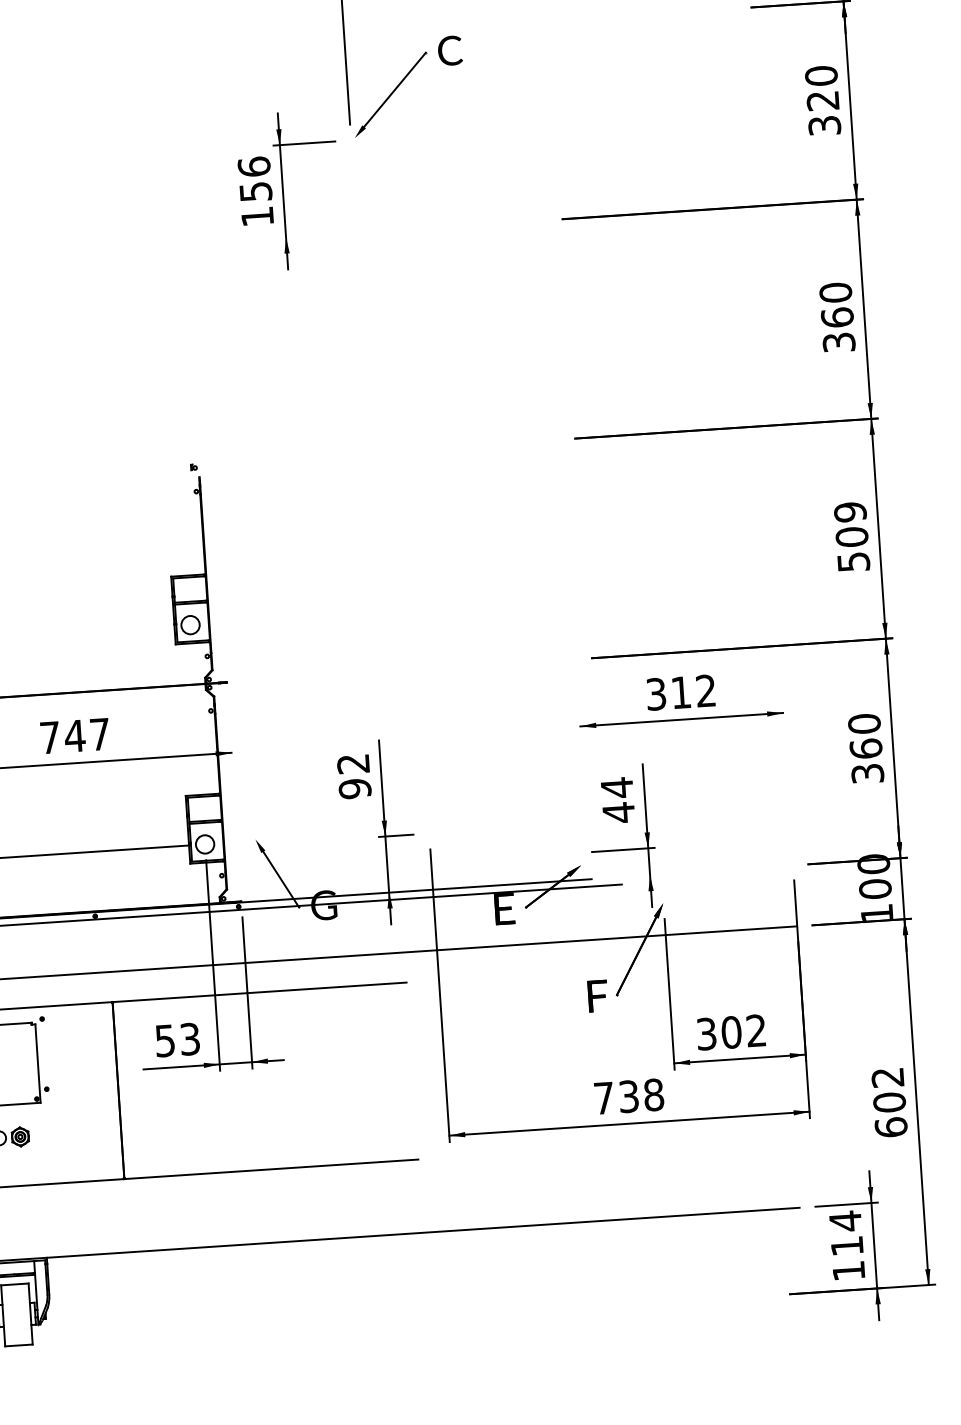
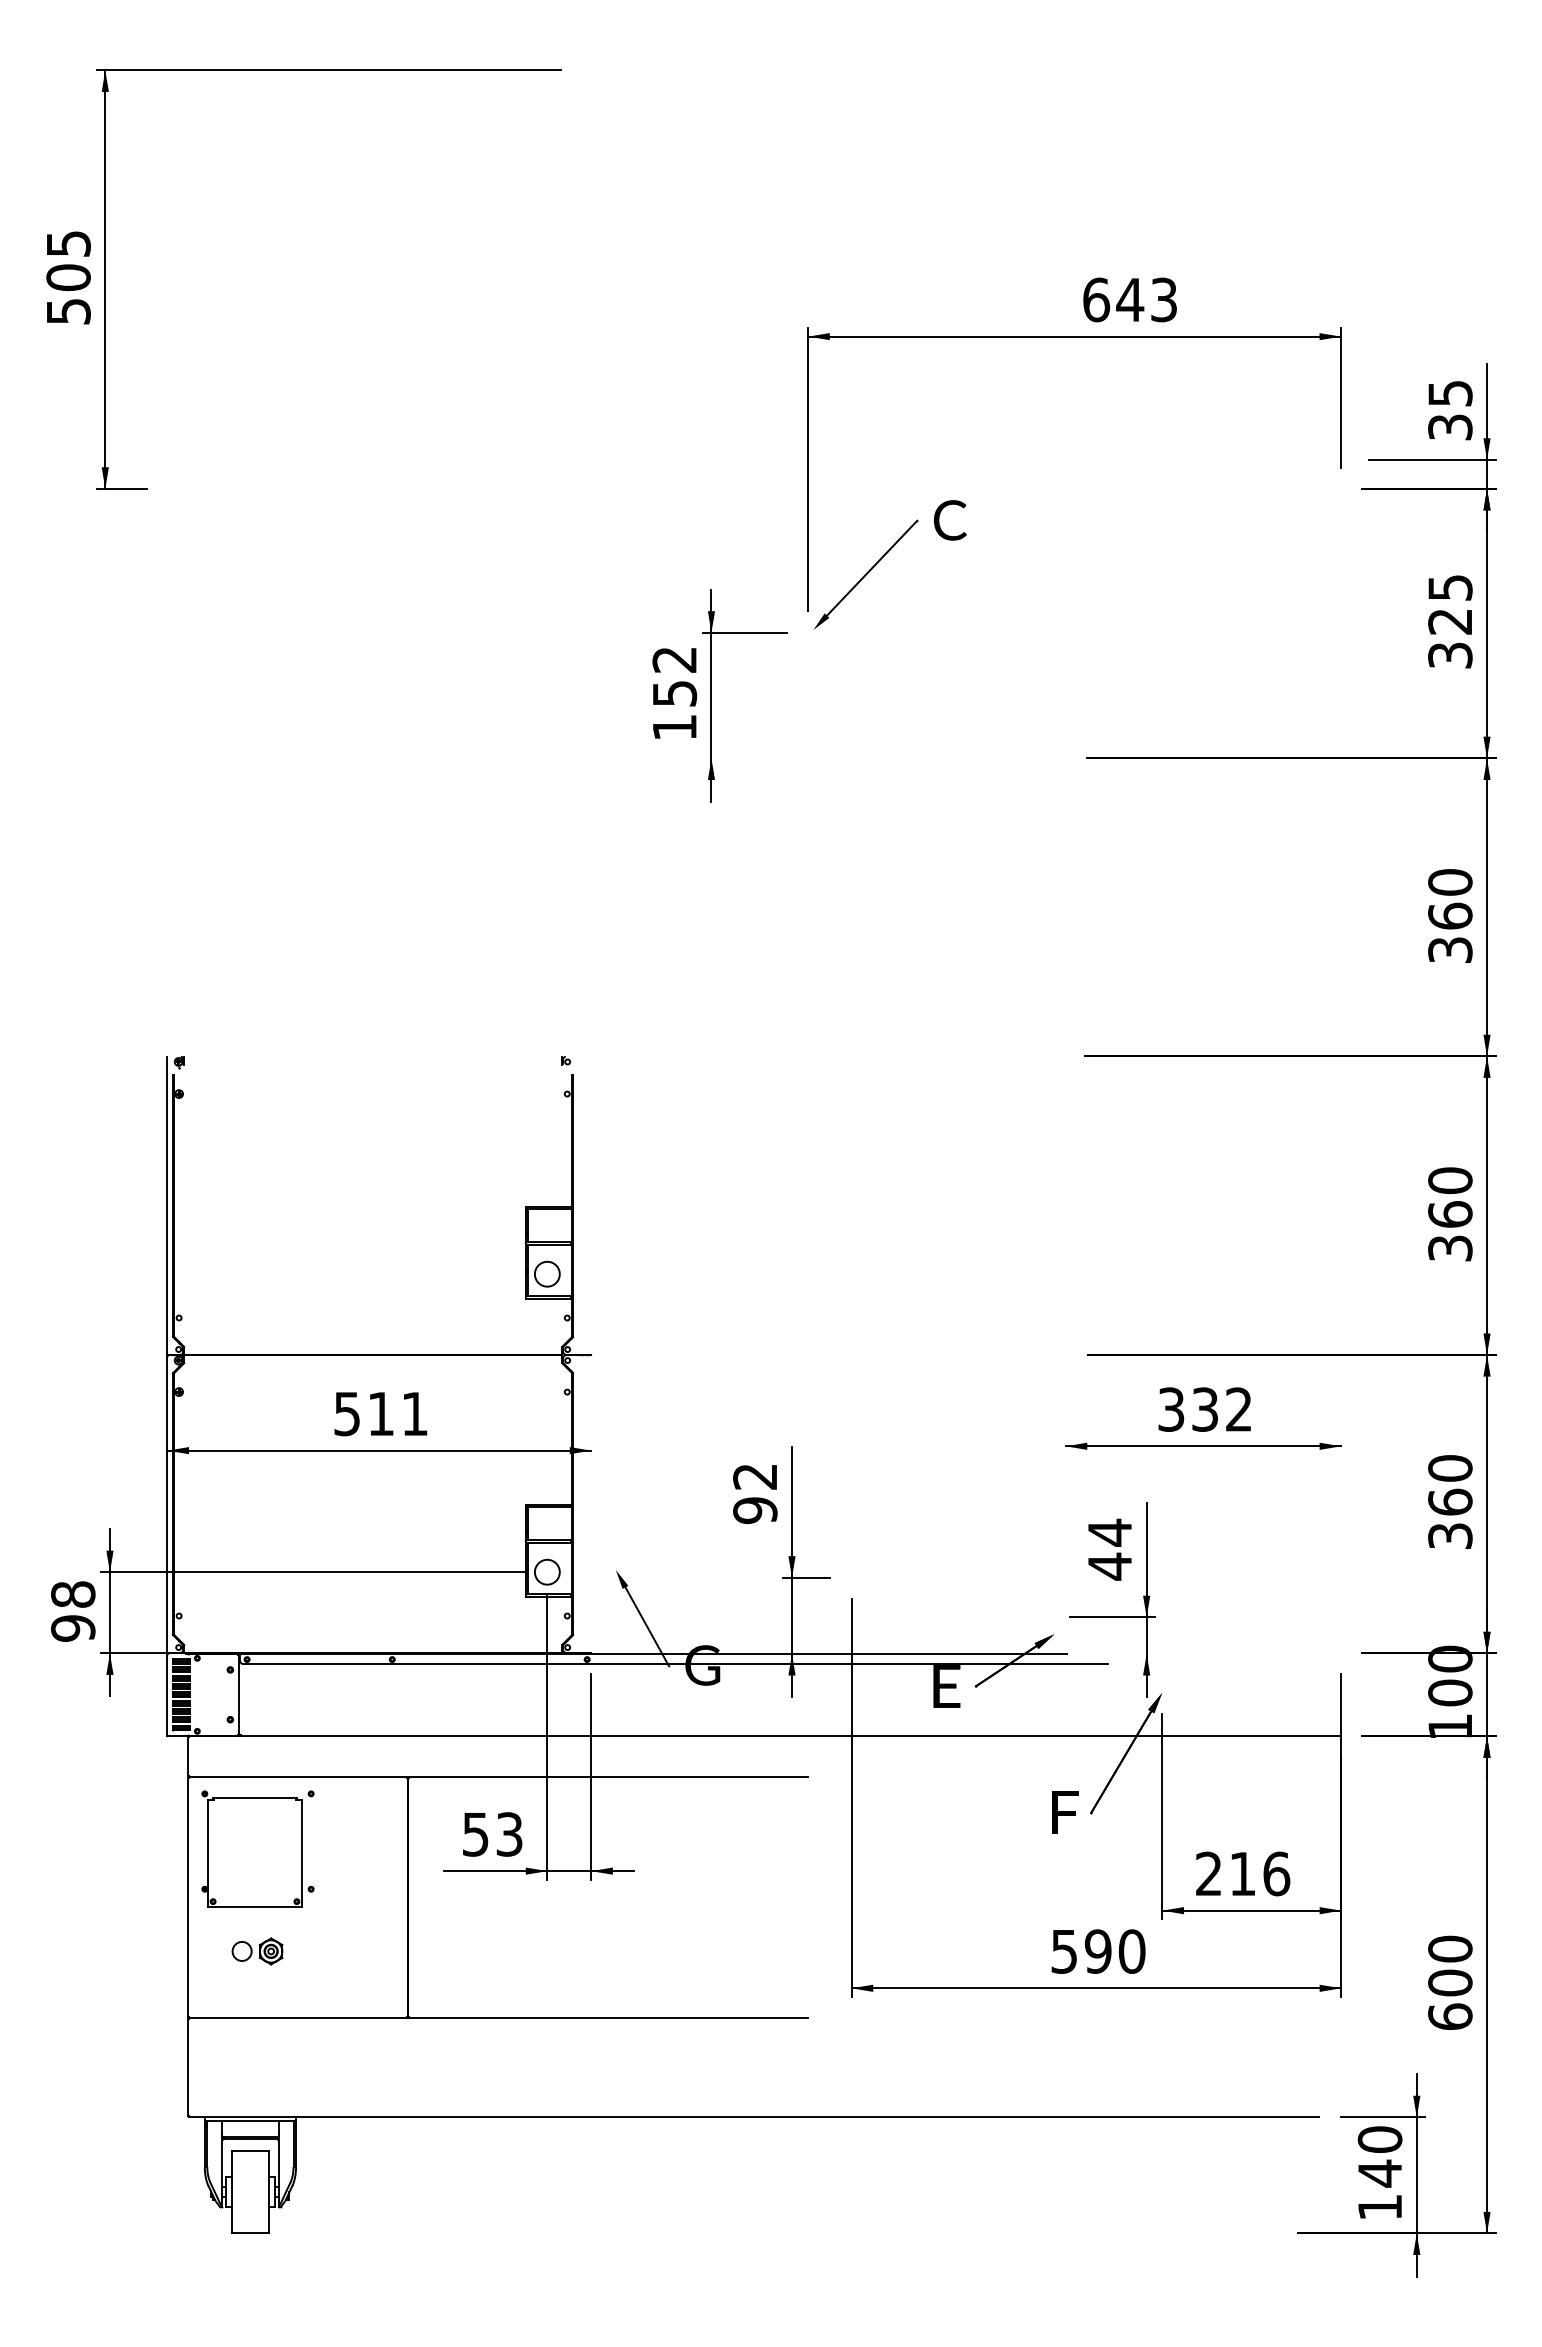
text: (821, 75) -> (1450, 587), 320 -> 325
text: (254, 166) -> (674, 659), 156 -> 152
text: (852, 536) -> (1450, 1213), 509 -> 360
text: (680, 692) -> (1204, 1409), 312 -> 332
text: (74, 736) -> (380, 1414), 747 -> 511
text: (732, 1032) -> (1243, 1873), 302 -> 216
text: (888, 1077) -> (1450, 1948), 602 -> 600
text: (629, 1096) -> (1098, 1951), 738 -> 590
text: (845, 1233) -> (1379, 2156), 114 -> 140

